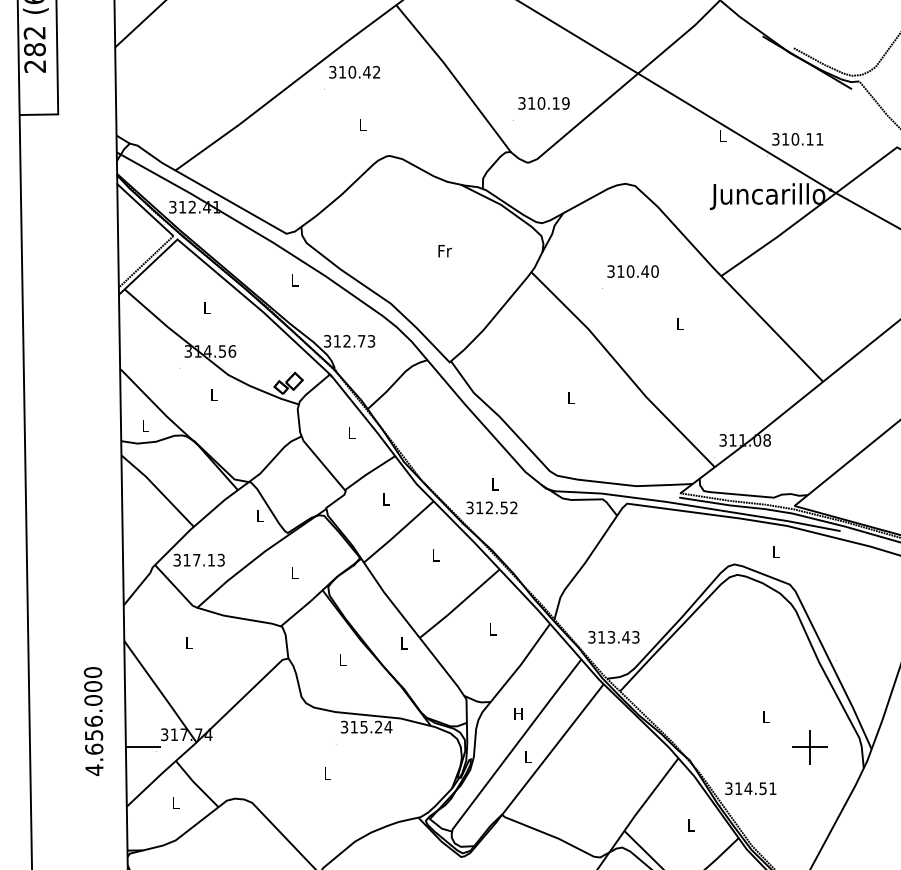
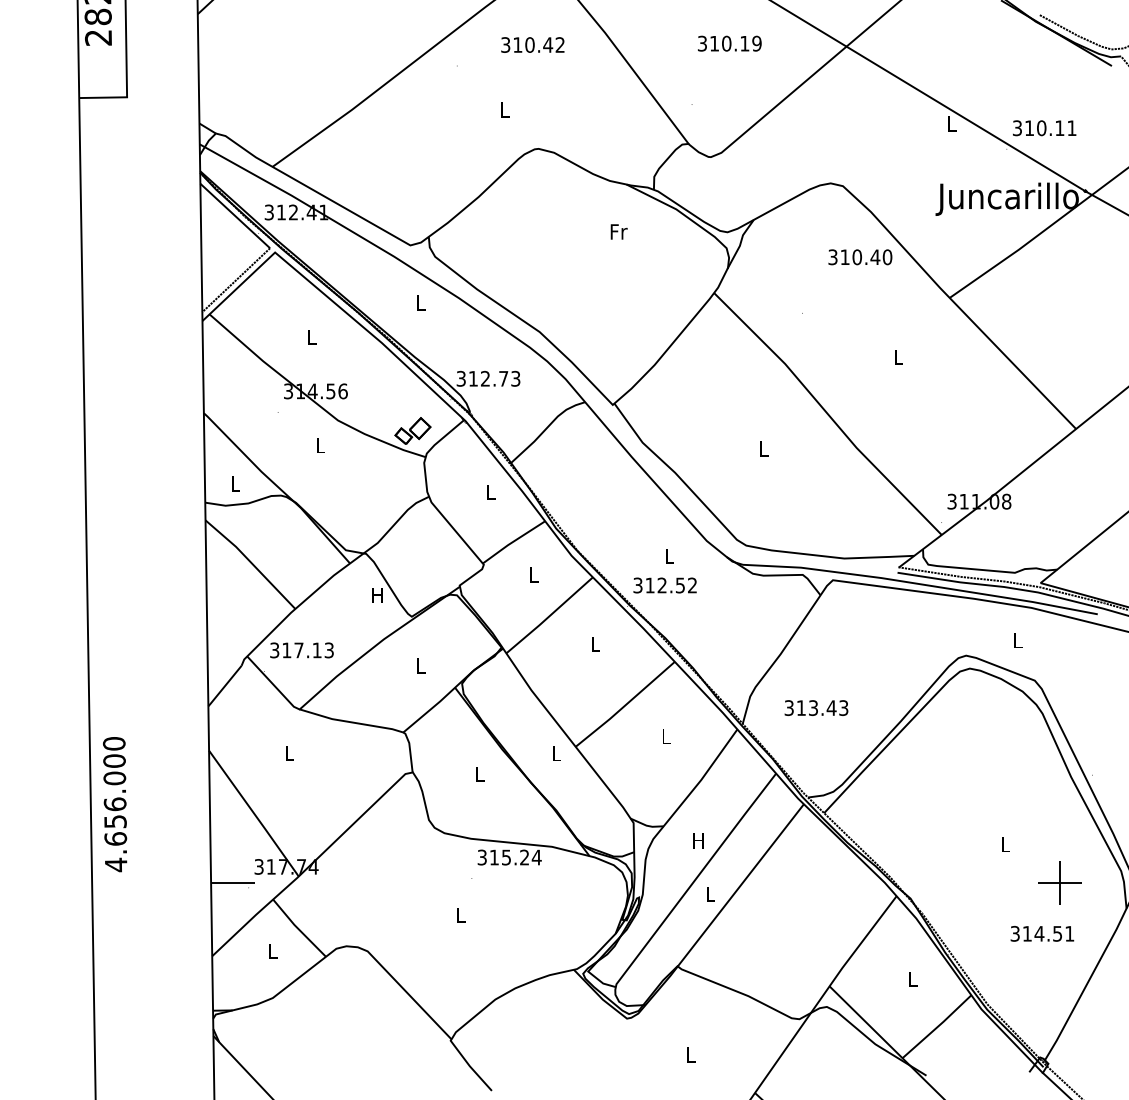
text: (354, 71) -> (532, 44), moved
text: (543, 103) -> (729, 43), moved
text: (444, 250) -> (618, 231), moved
text: (633, 271) -> (860, 257), moved
text: (260, 515) -> (377, 595), L -> H
text: (613, 636) -> (816, 707), moved
text: (94, 721) -> (115, 804), moved
text: (750, 788) -> (1042, 933), moved

